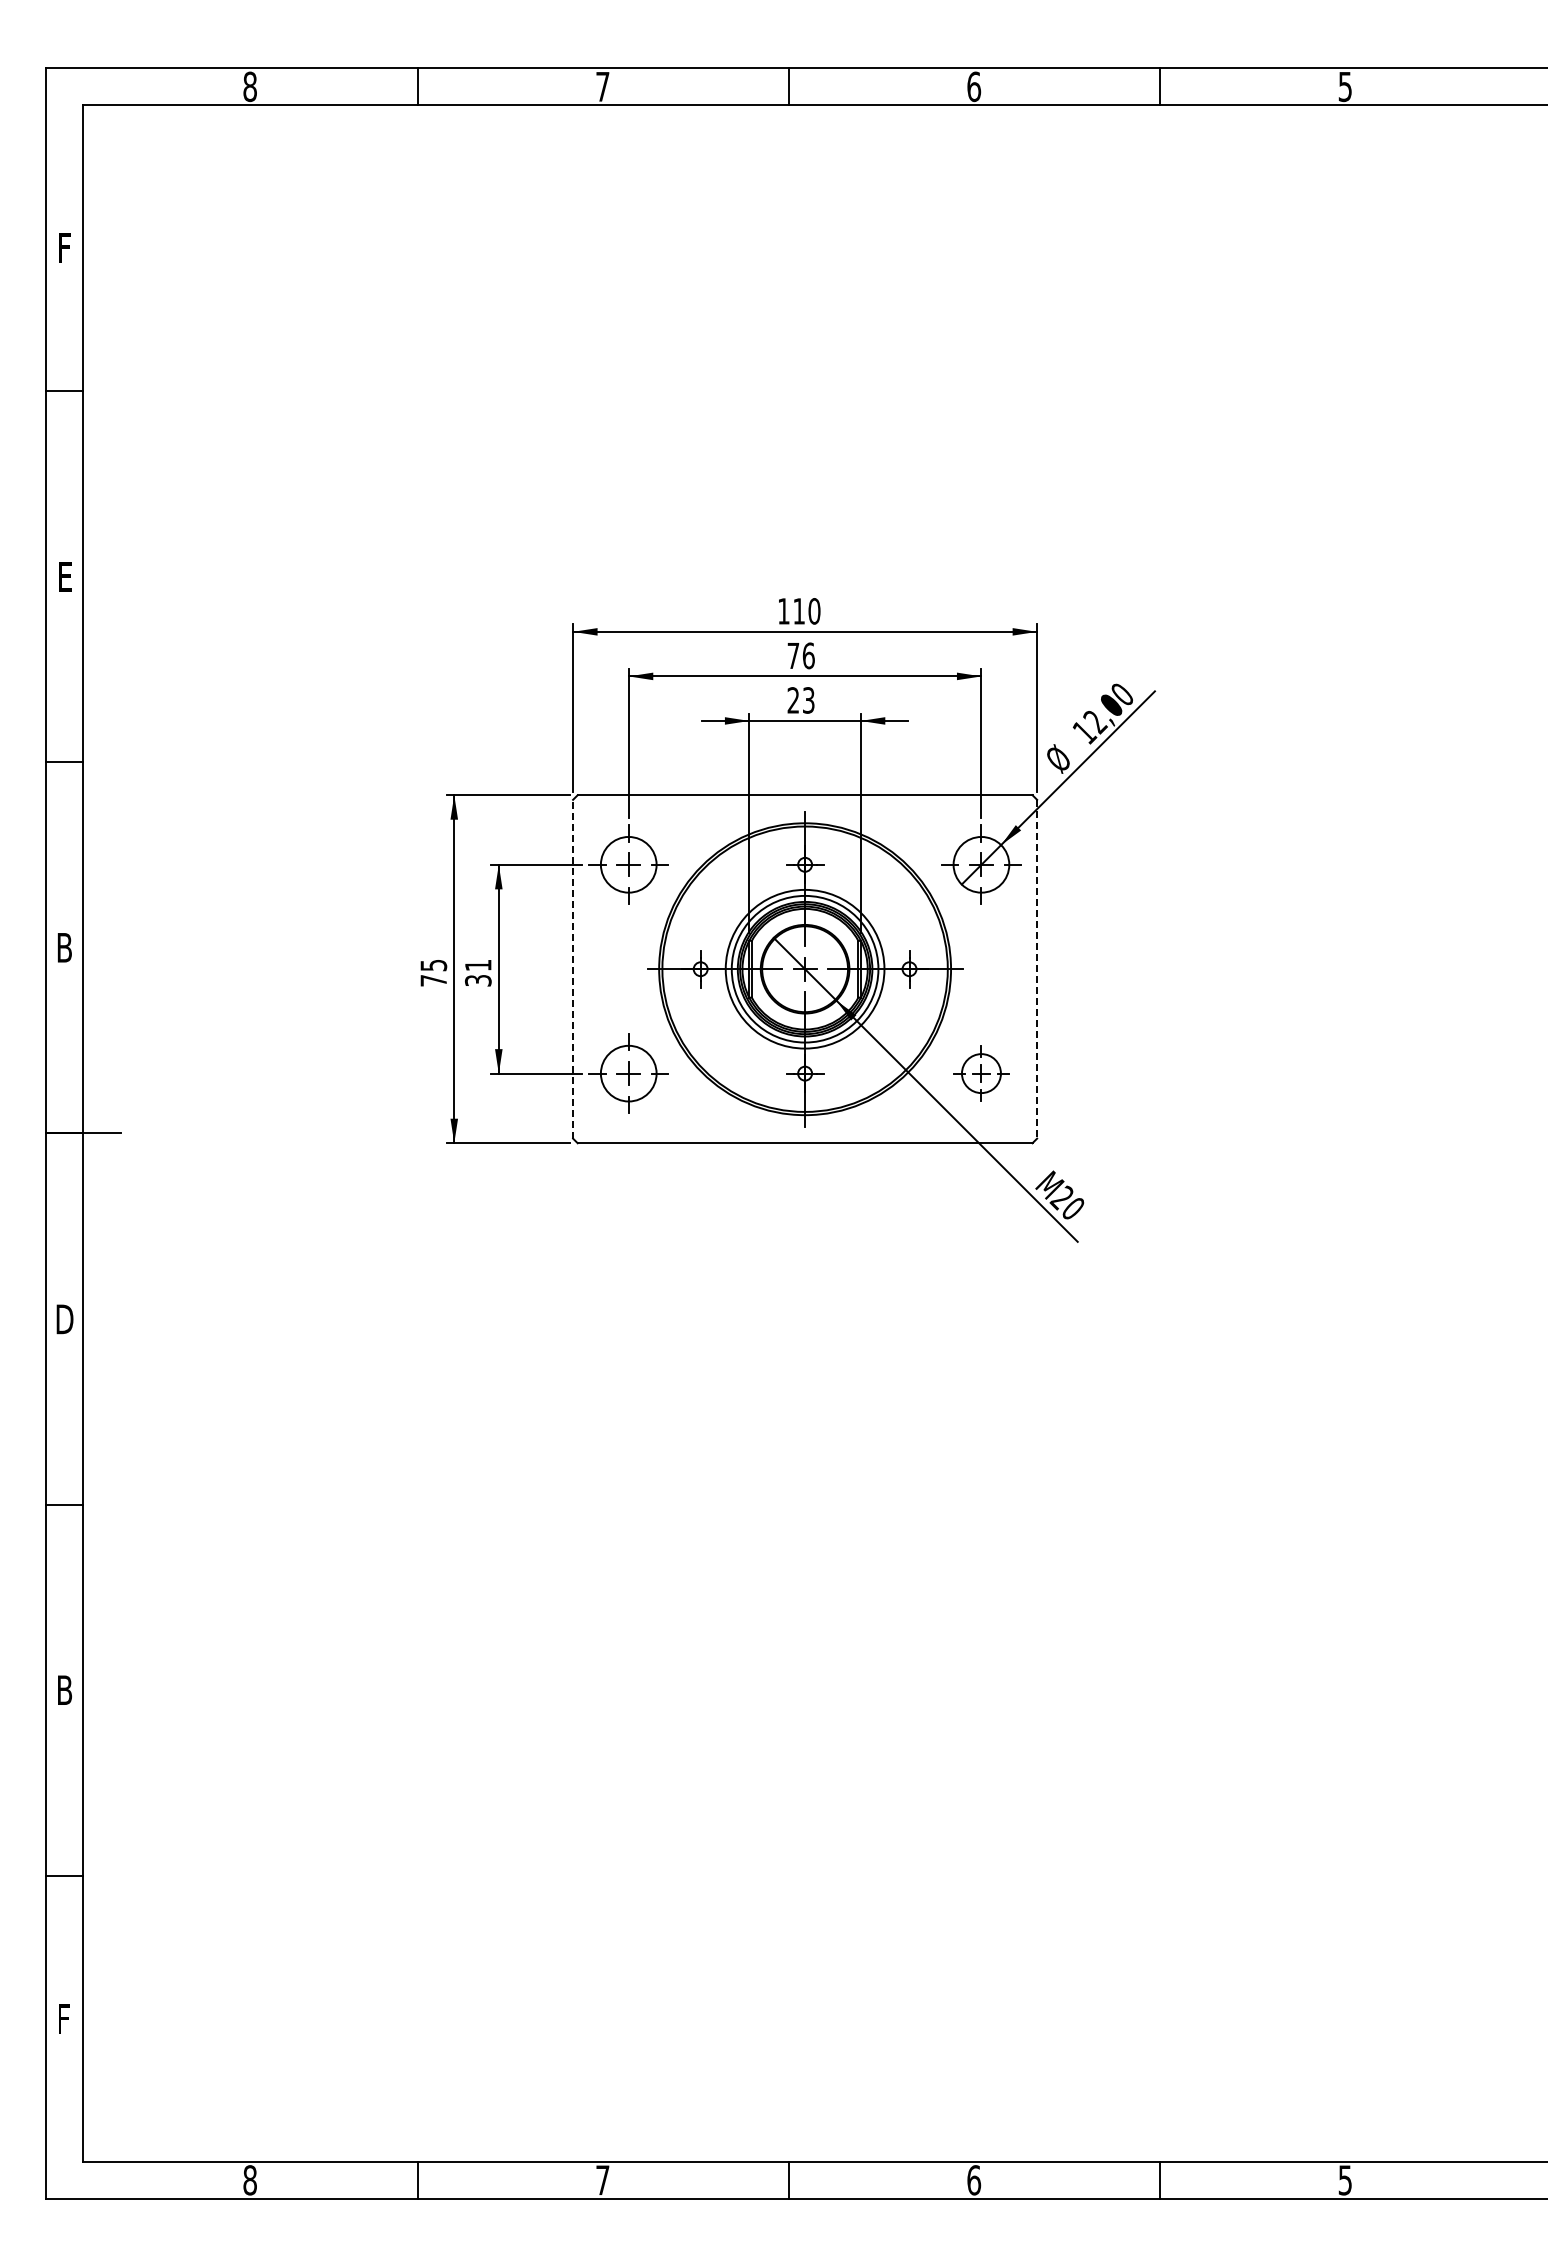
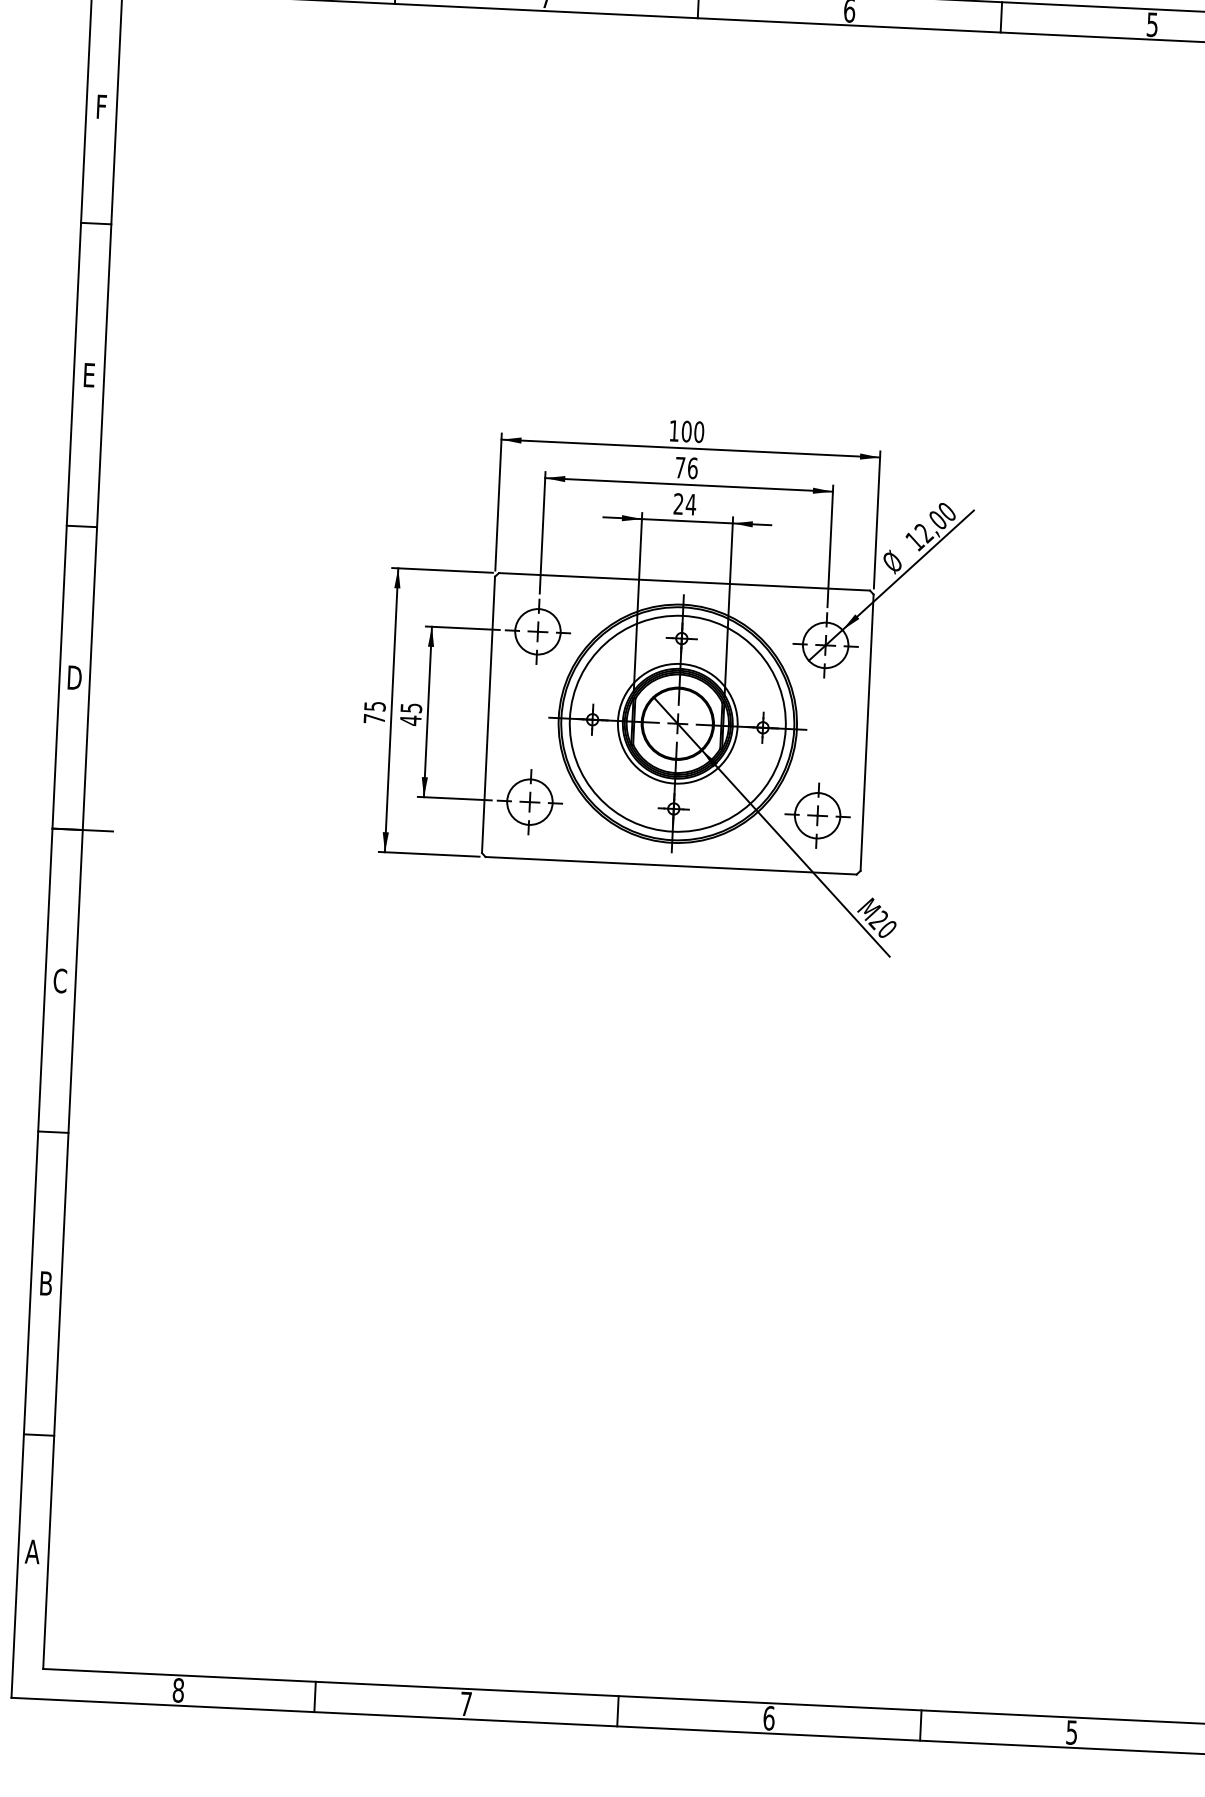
text: (799, 611) -> (687, 431), 110 -> 100
text: (808, 700) -> (690, 504), 23 -> 24
text: (64, 947) -> (74, 677), B -> D
line: (573, 968) -> (488, 714), dashed -> solid
circle: (804, 968) -> (677, 723), size x1.67
line: (1037, 969) -> (867, 732), dashed -> solid
text: (477, 973) -> (410, 714), 31 -> 45
part: (981, 1073) -> (817, 815), size x1.43
text: (64, 1319) -> (60, 981), D -> C
text: (63, 2018) -> (32, 1551), F -> A

